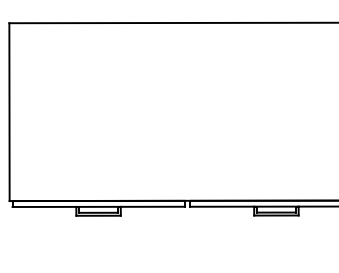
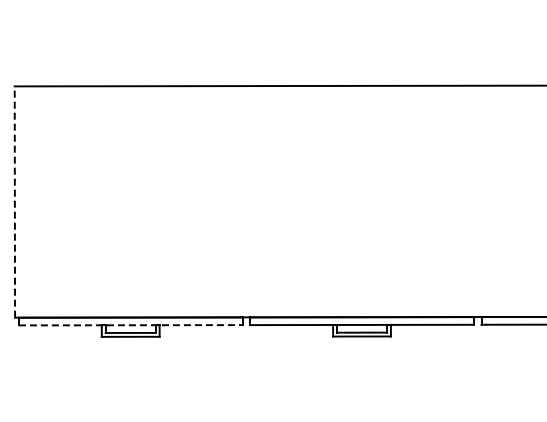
line: (9, 112) -> (14, 202), solid -> dashed
line: (98, 207) -> (130, 325), solid -> dashed

